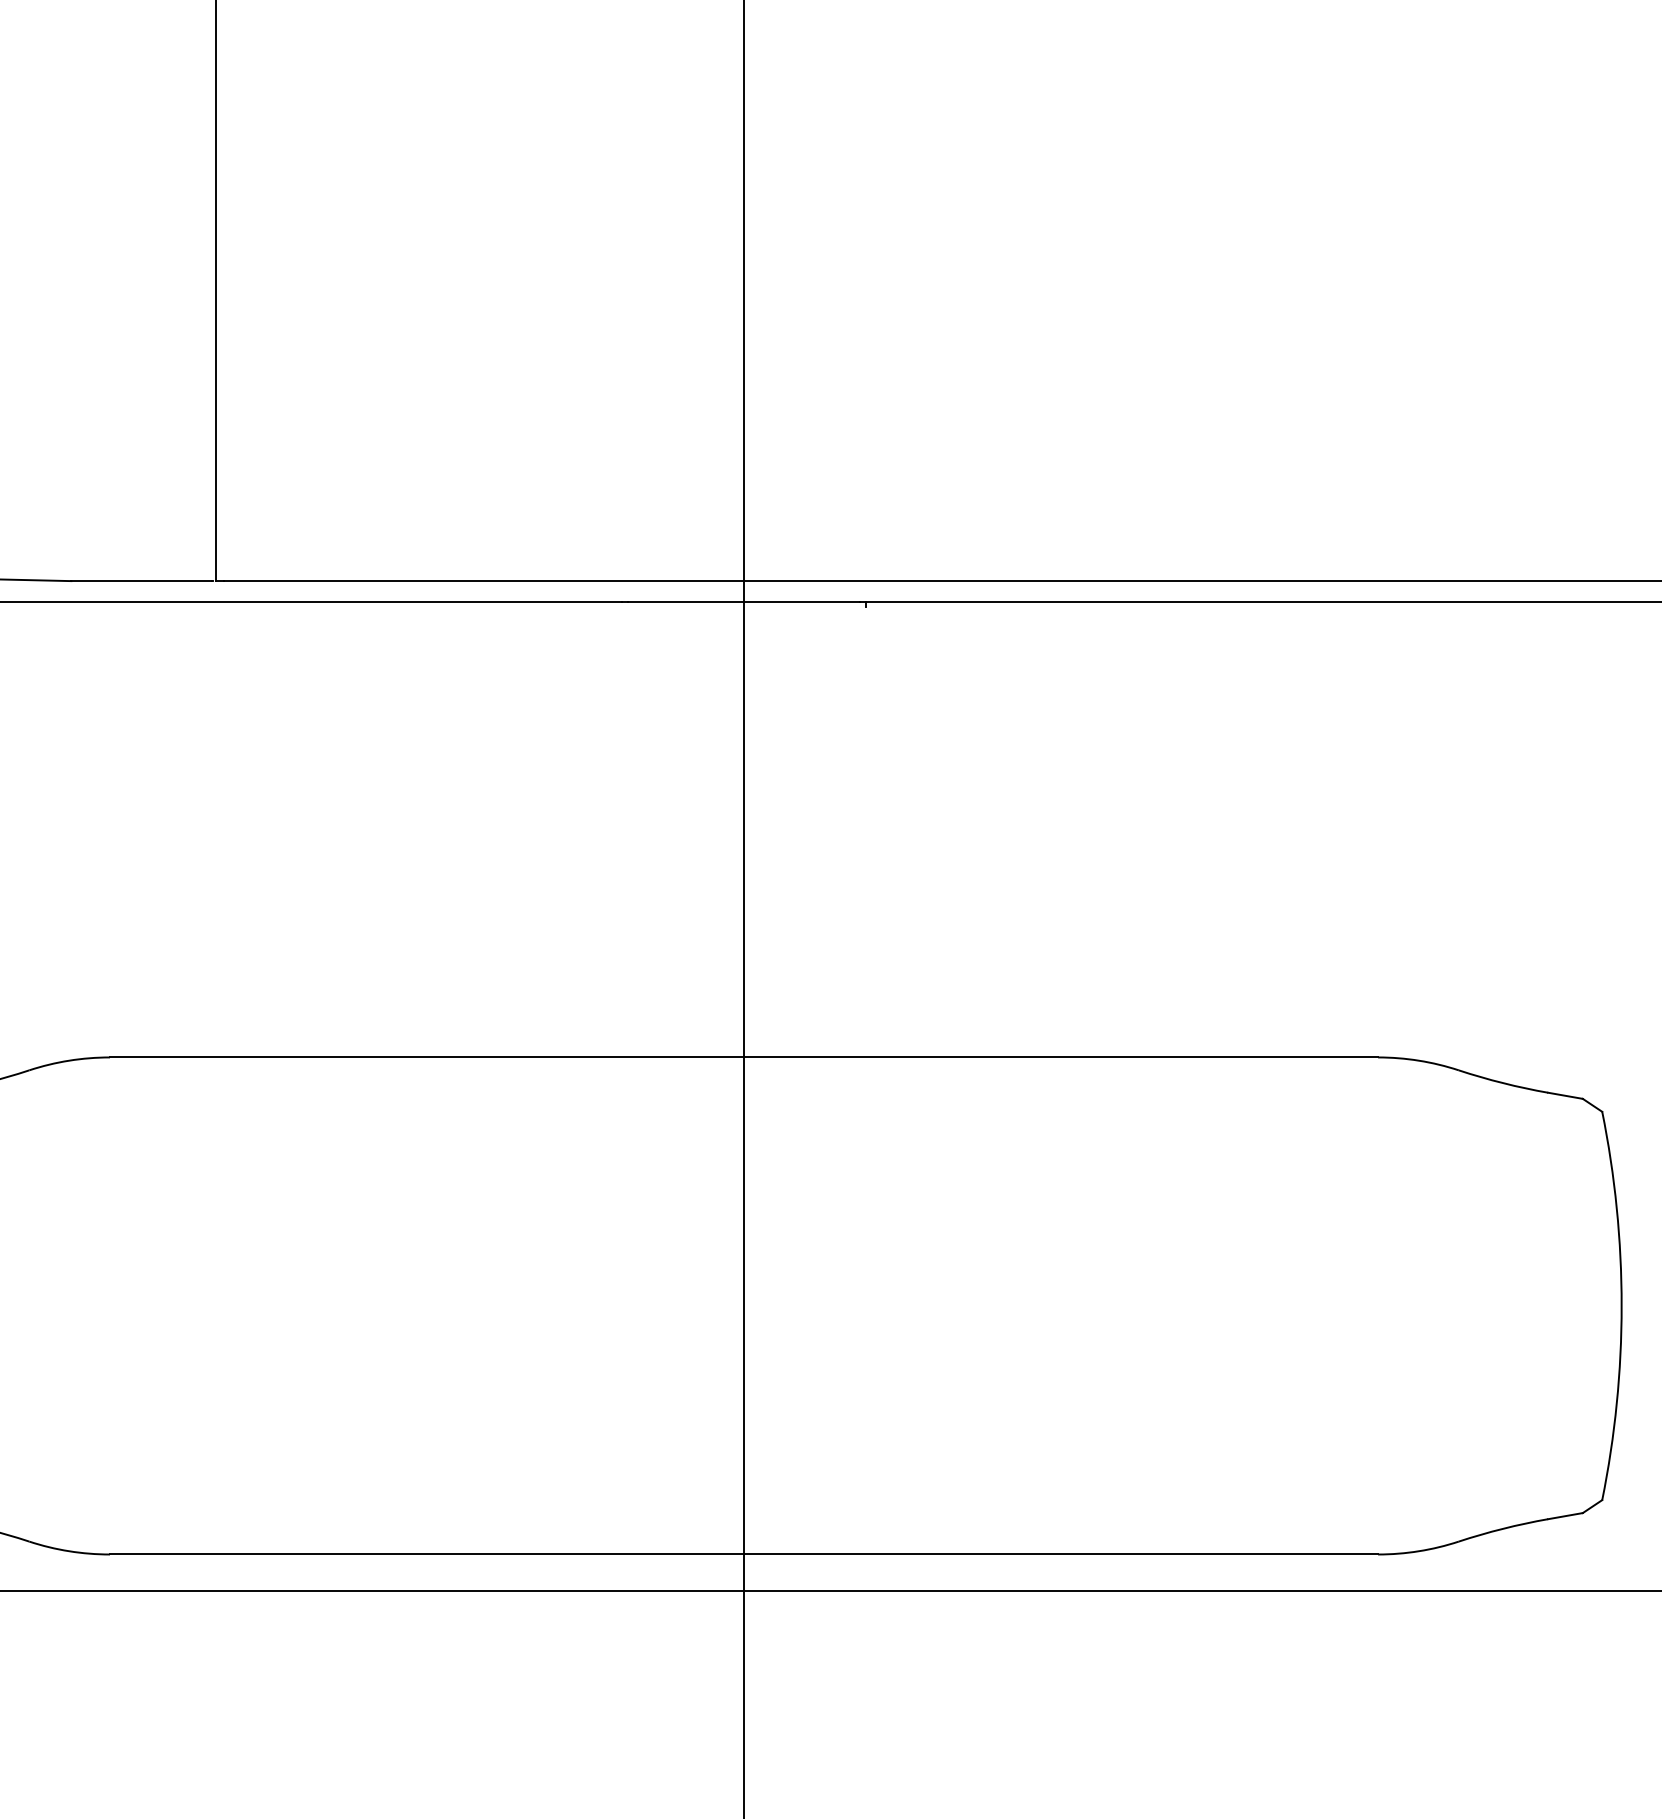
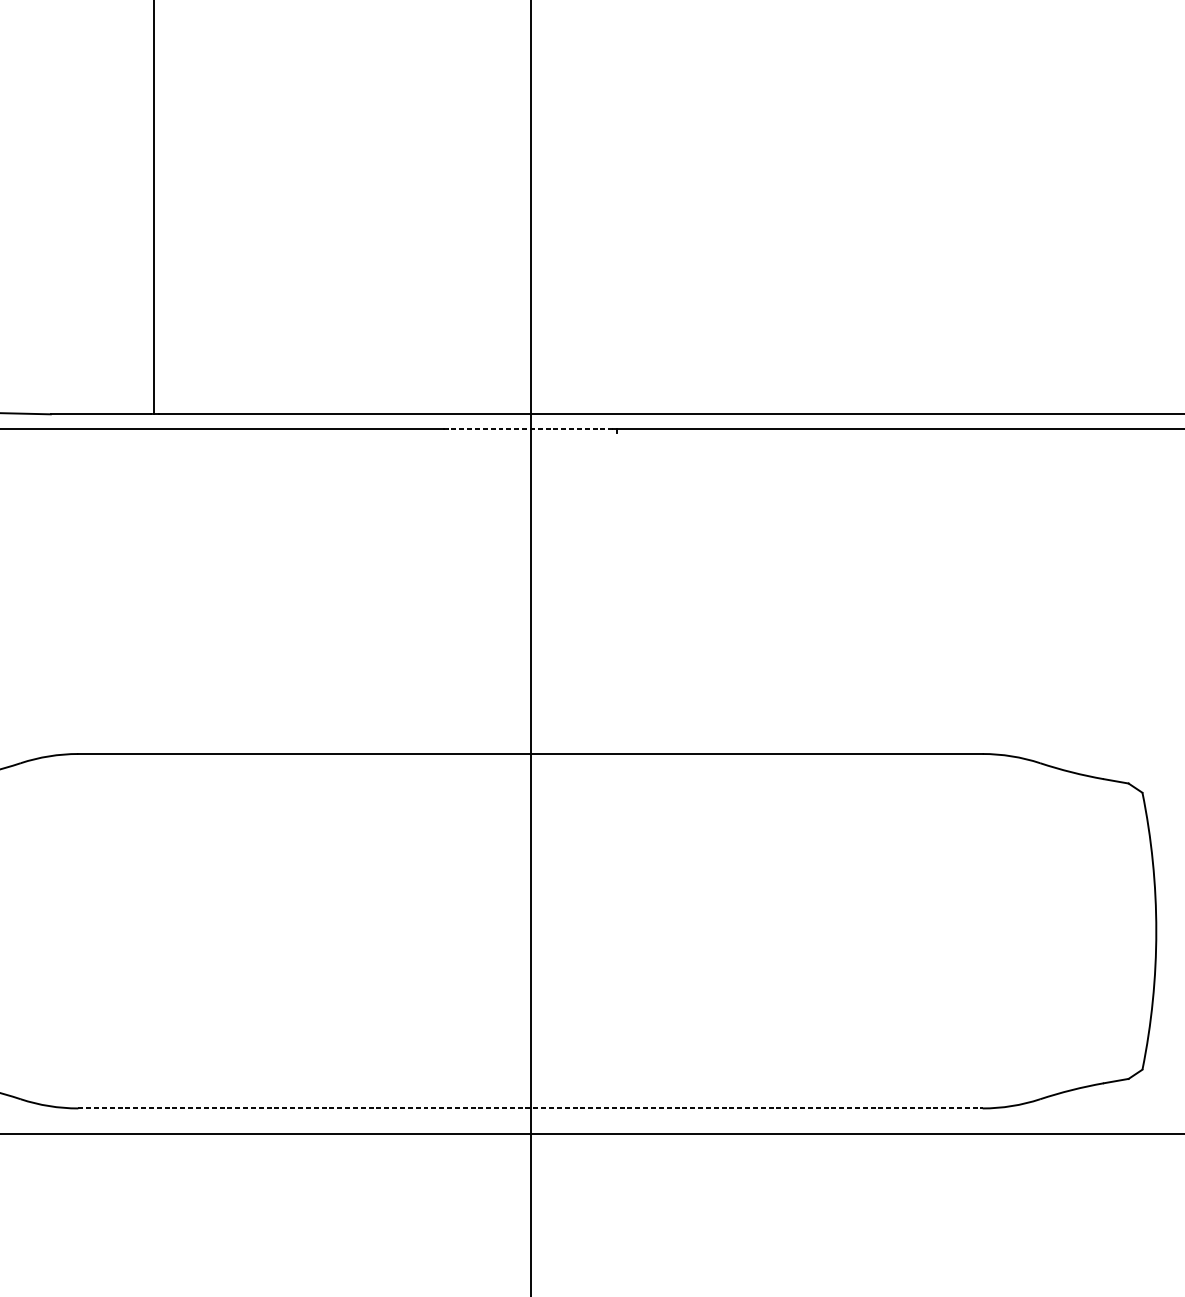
line: (743, 601) -> (530, 428), solid -> dashed
line: (744, 1554) -> (530, 1108), solid -> dashed

